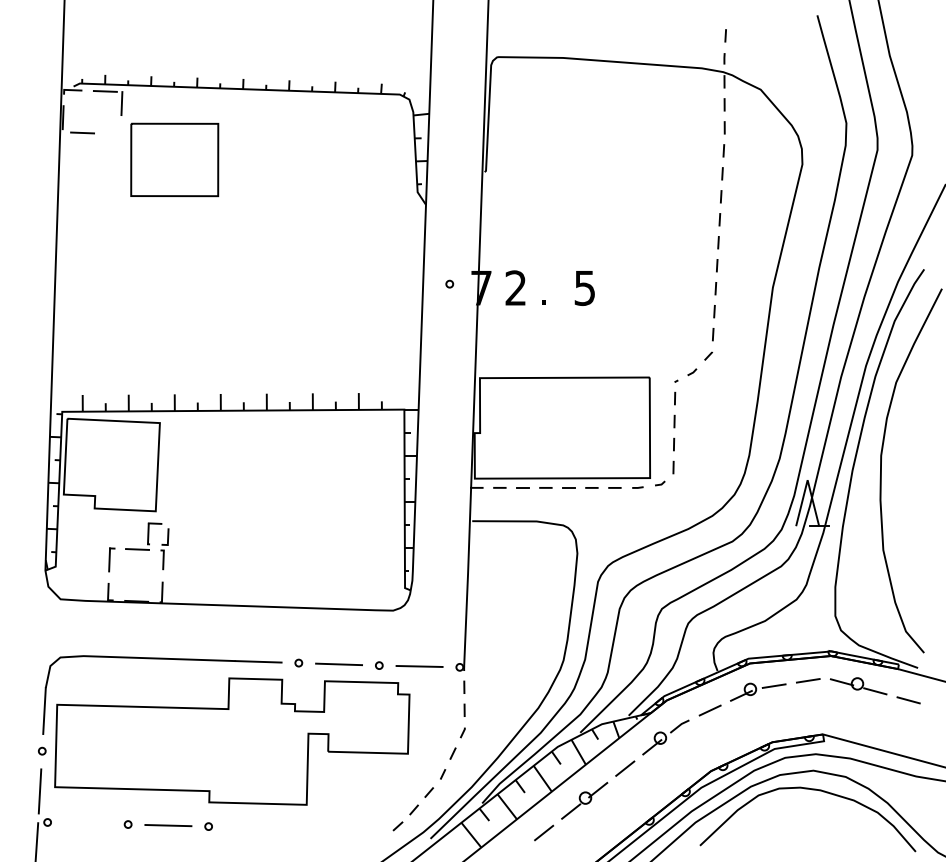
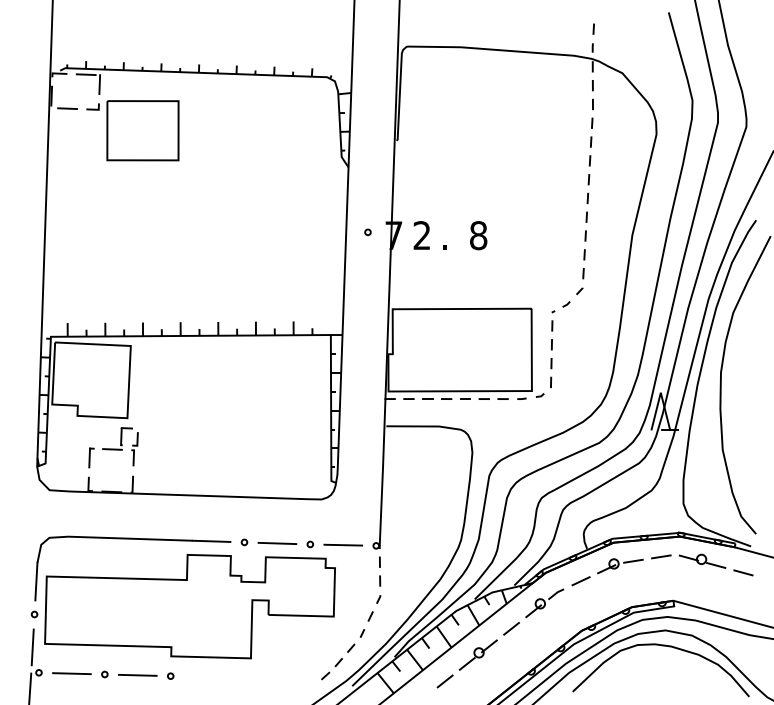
line: (113, 133) -> (92, 109), added
text: (584, 287) -> (478, 235), 5 -> 8
line: (87, 823) -> (71, 673), added

